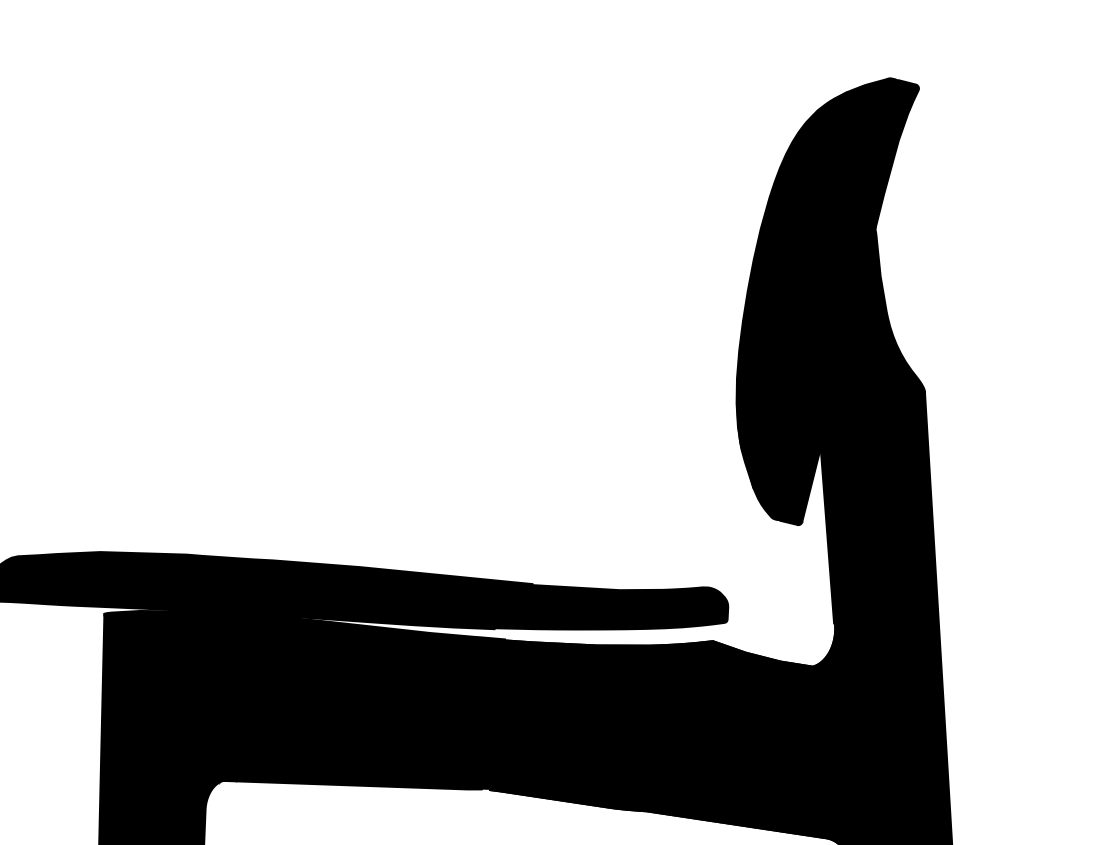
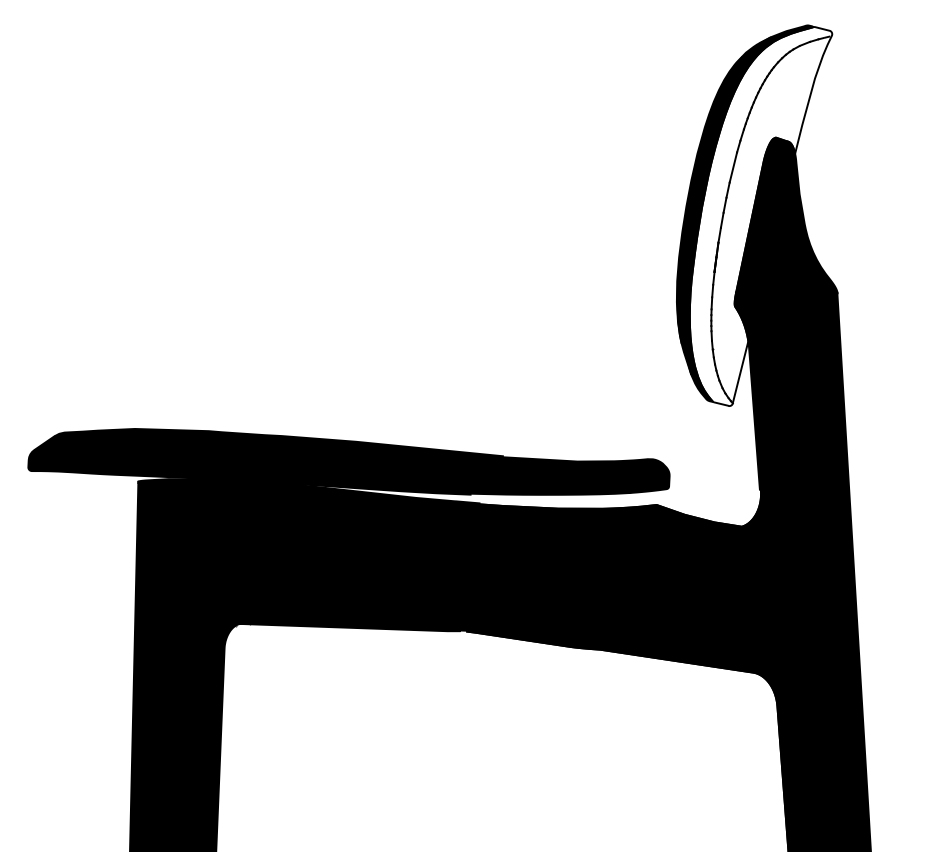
fill: (834, 302) -> (760, 216), removed

